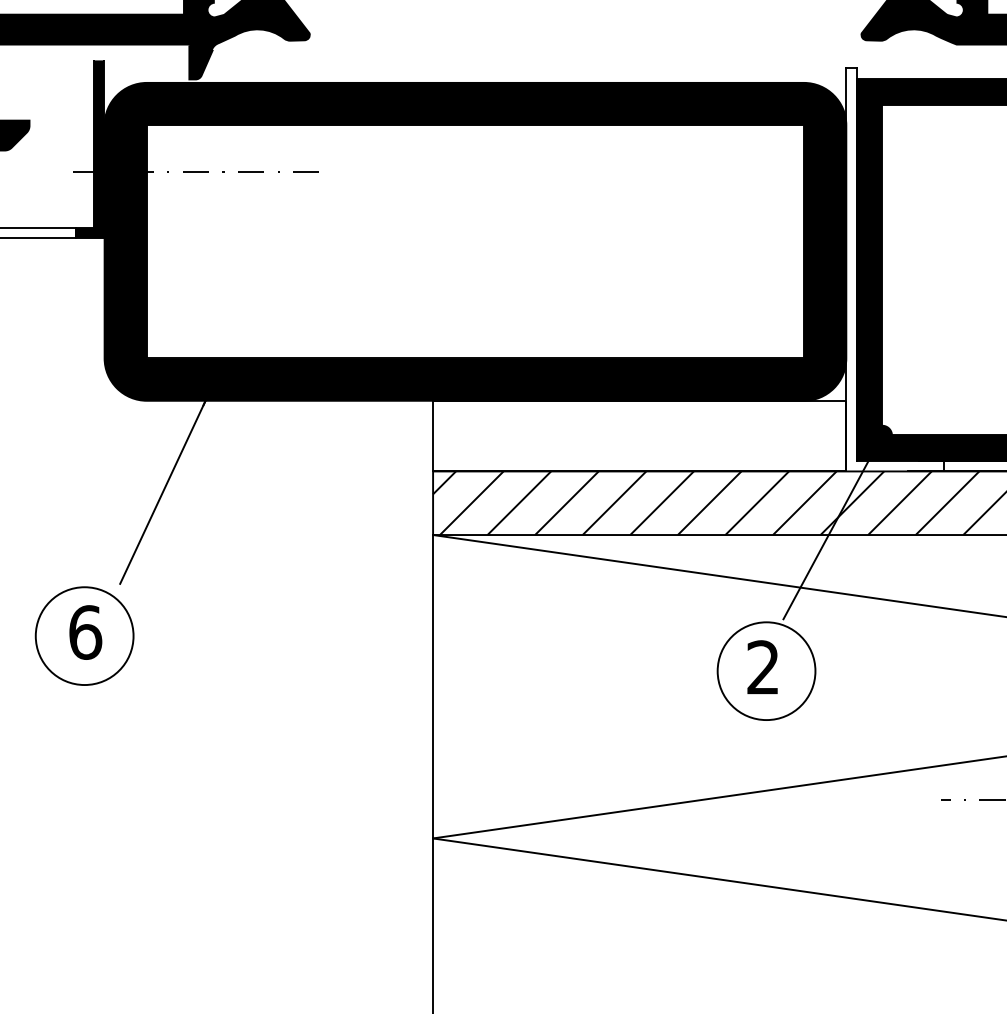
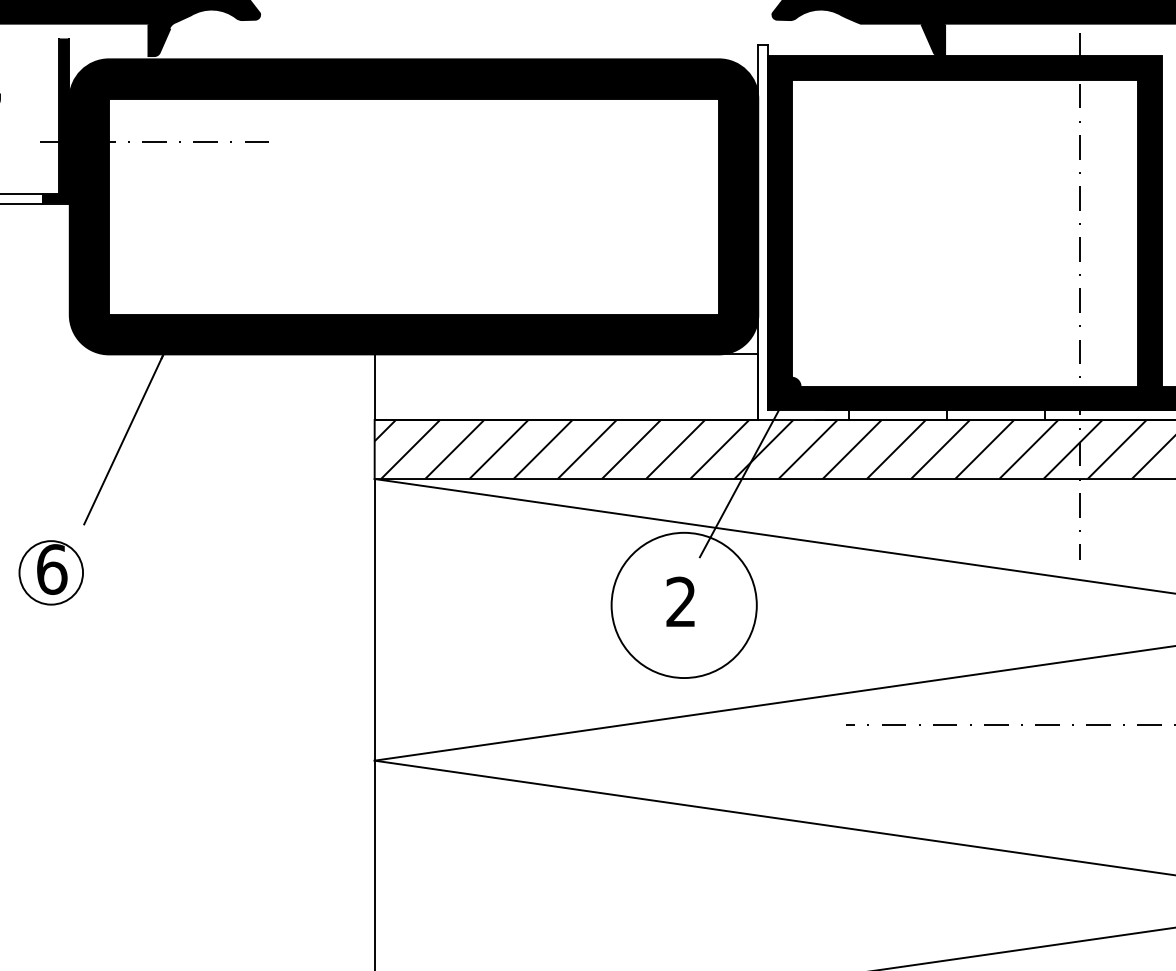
circle: (83, 635) -> (50, 572), size x0.7
circle: (765, 671) -> (683, 605), size x1.6

